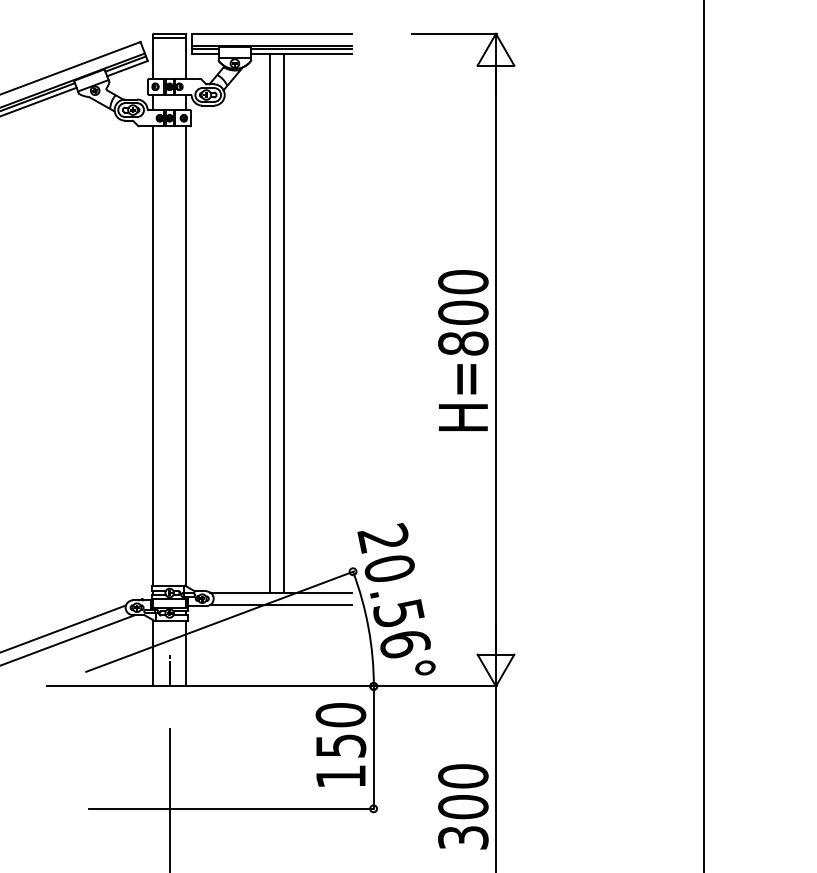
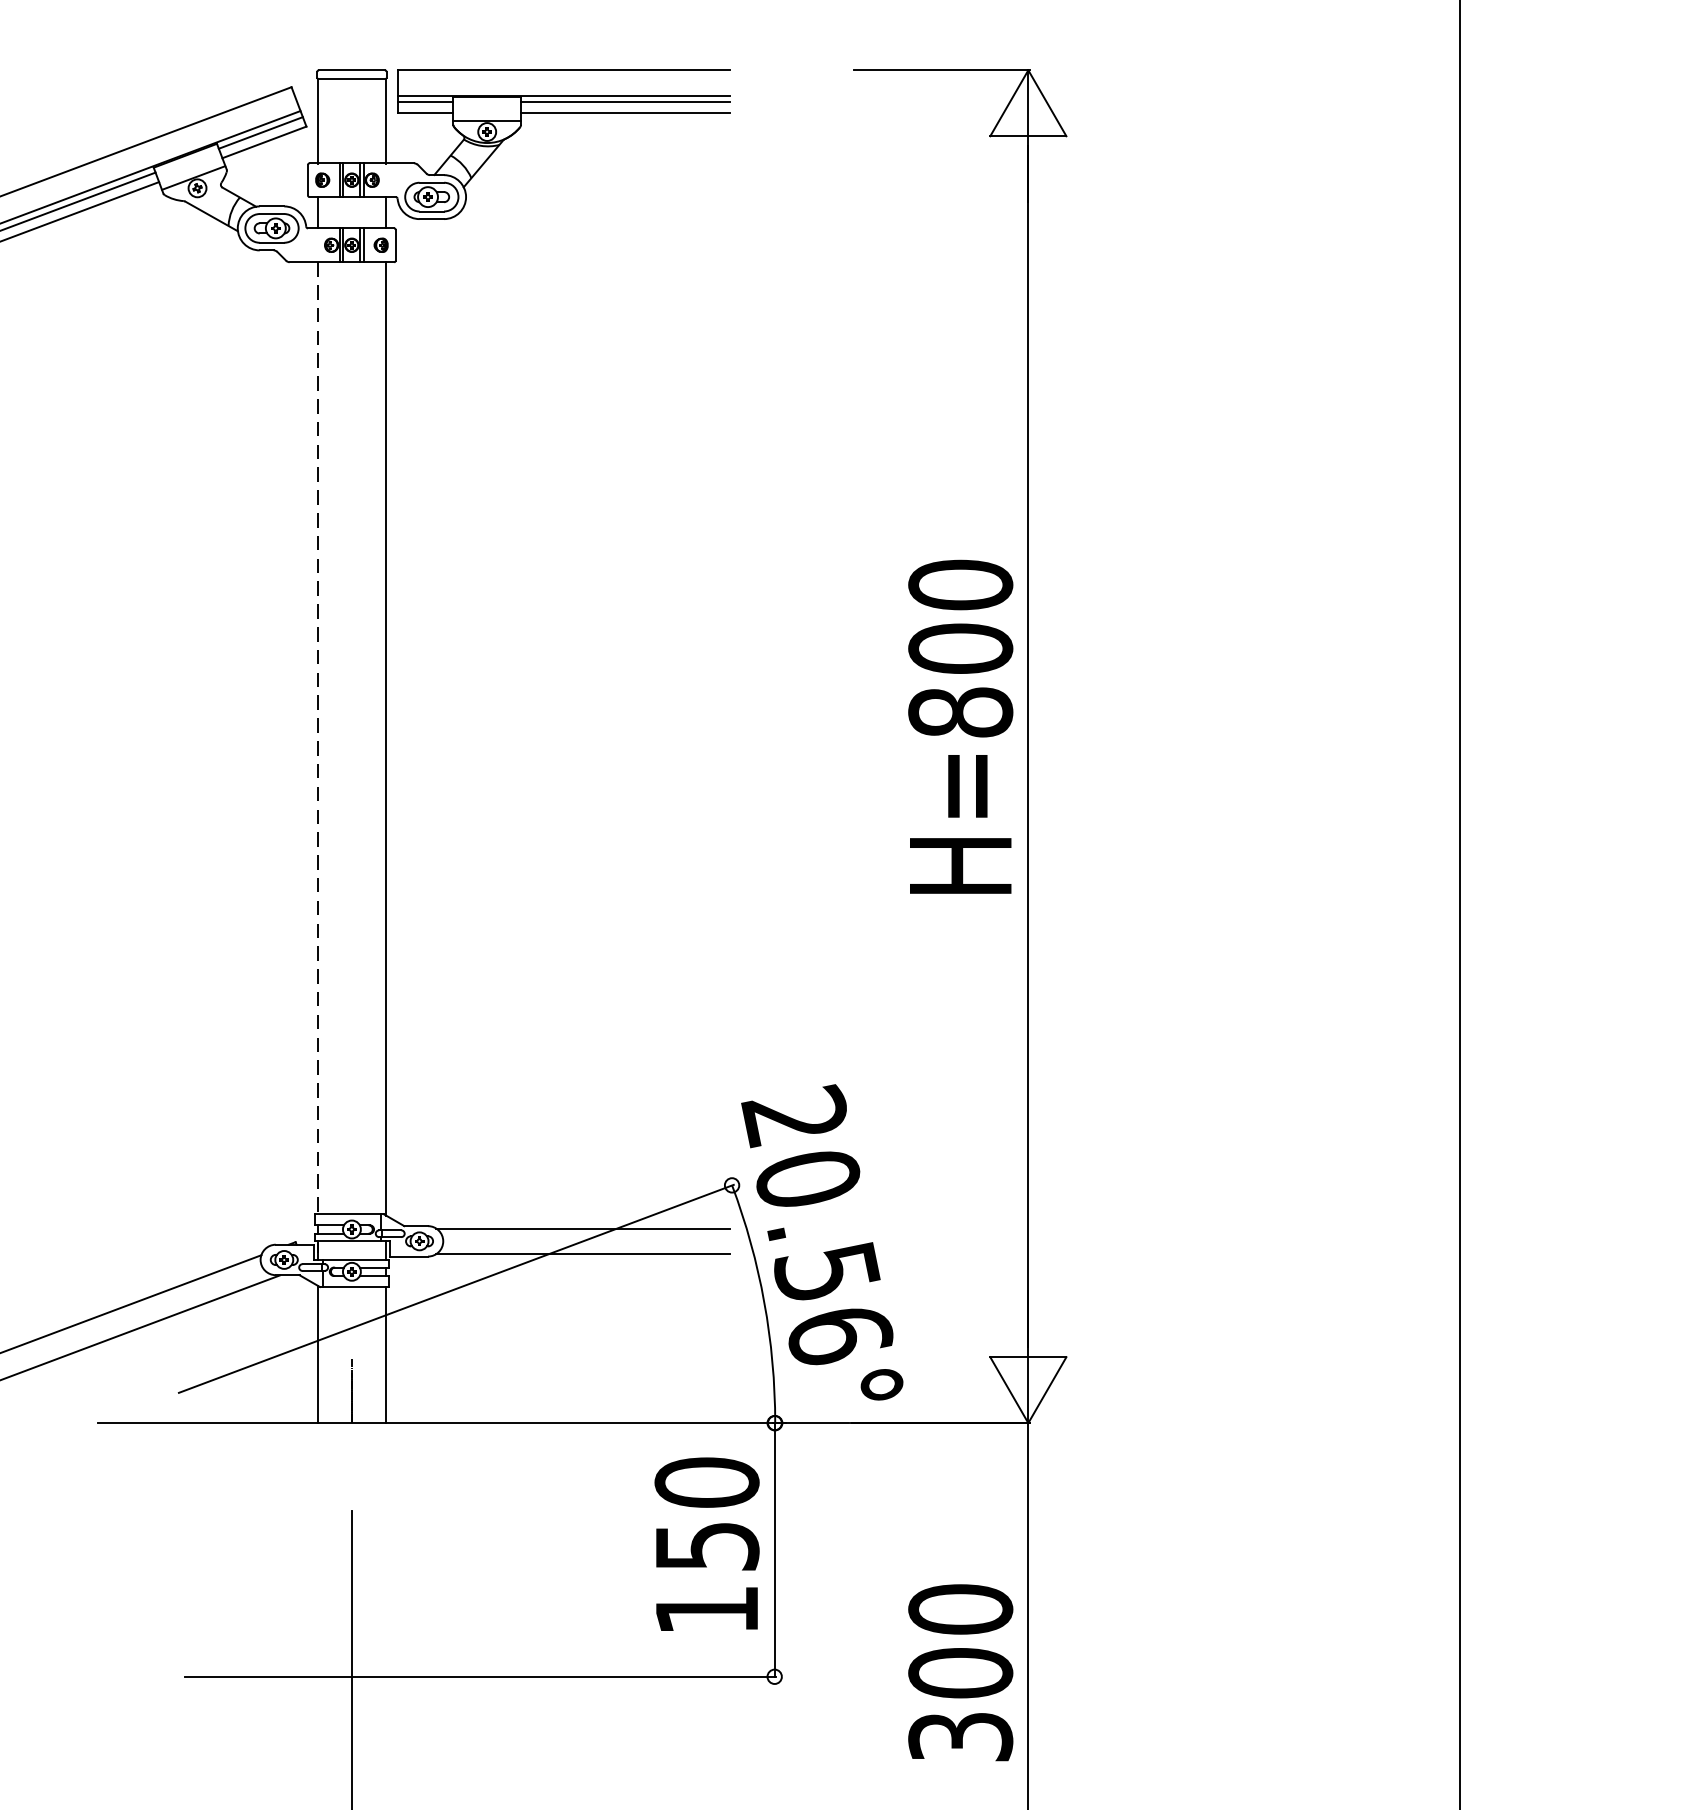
line: (270, 323) -> (560, 670), removed
line: (284, 323) -> (589, 670), removed
line: (153, 356) -> (318, 739), solid -> dashed

